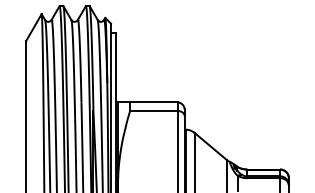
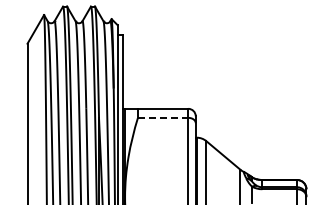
line: (154, 110) -> (163, 117), solid -> dashed

